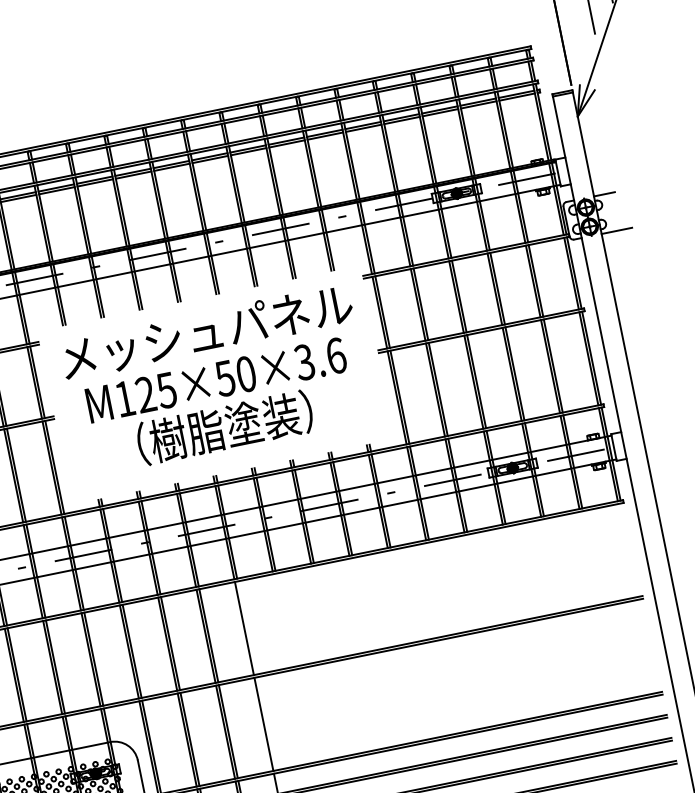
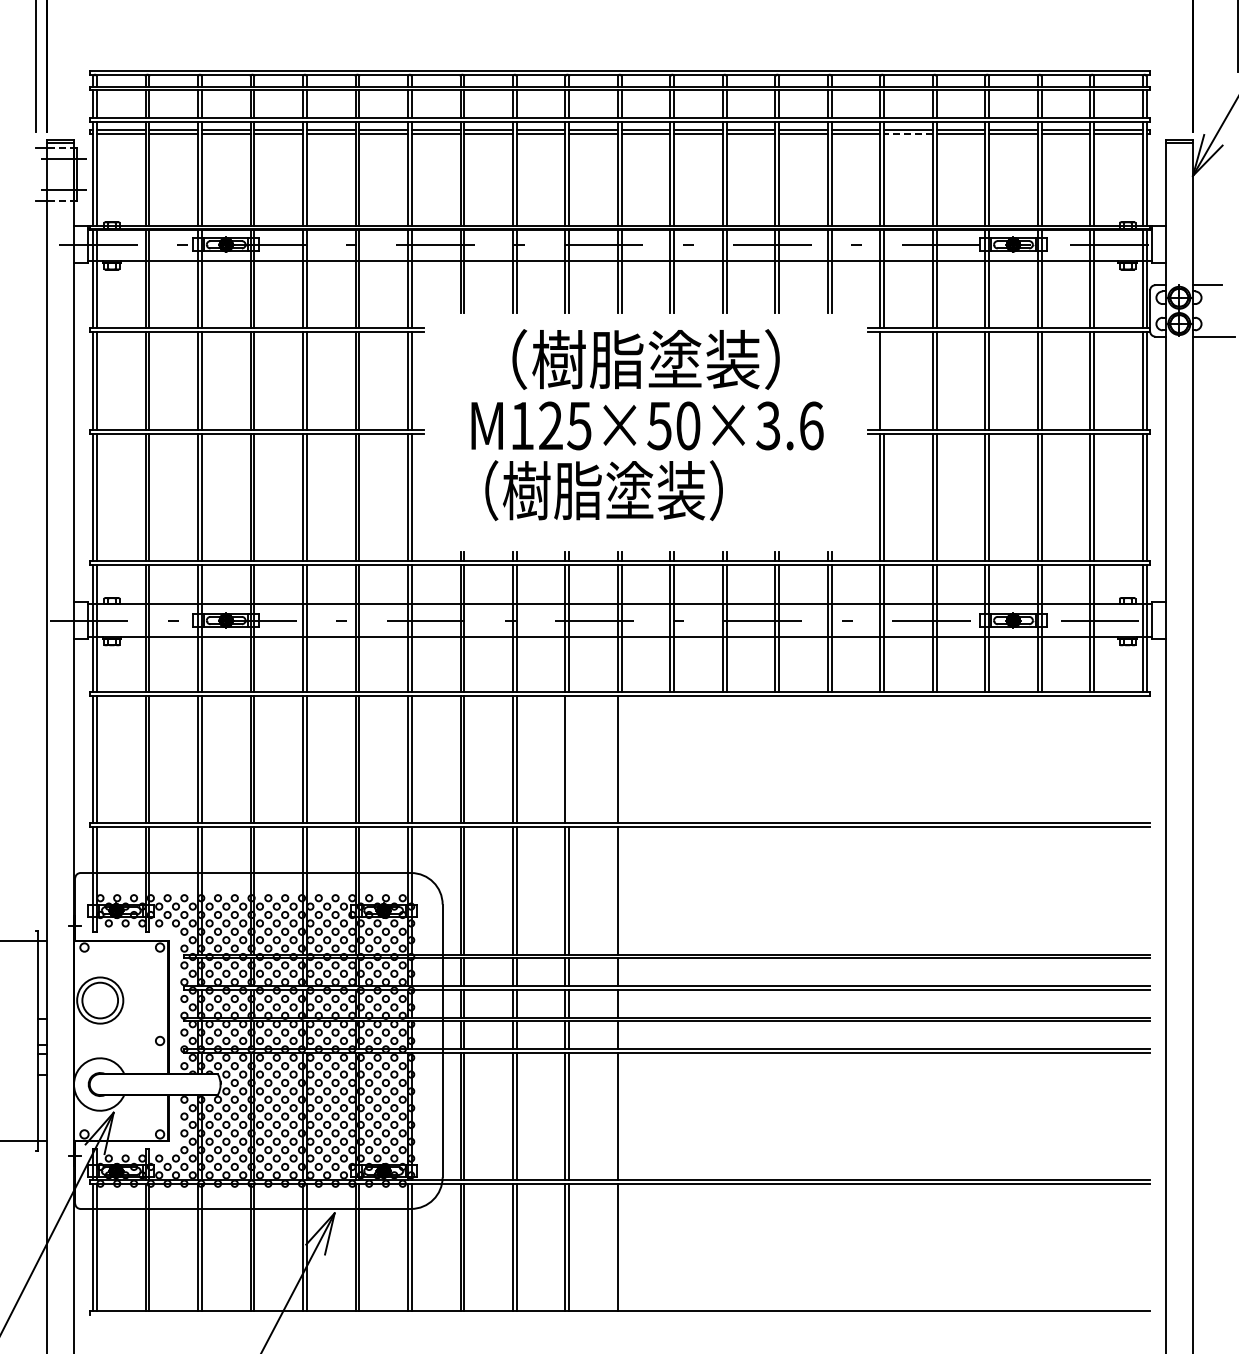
line: (363, 128) -> (908, 134), solid -> dashed
line: (382, 311) -> (884, 380), removed
text: (207, 331) -> (648, 359), メッシュパネル -> （樹脂塗装）
text: (224, 427) -> (603, 490), moved
line: (209, 635) -> (569, 759), removed

